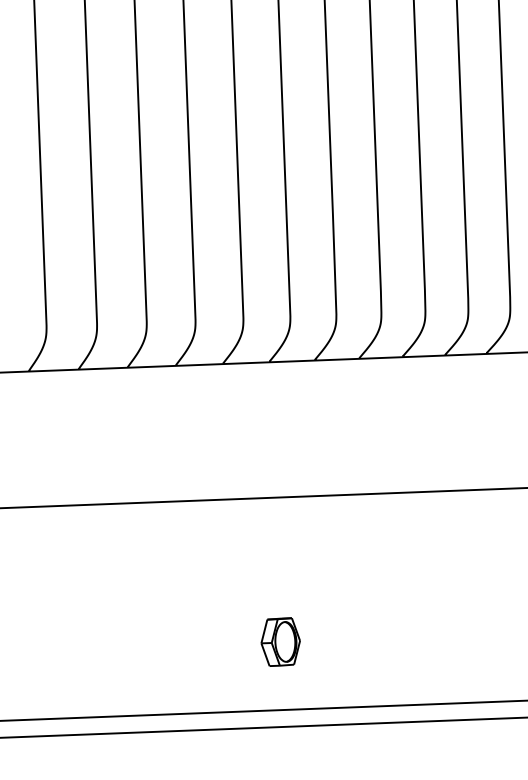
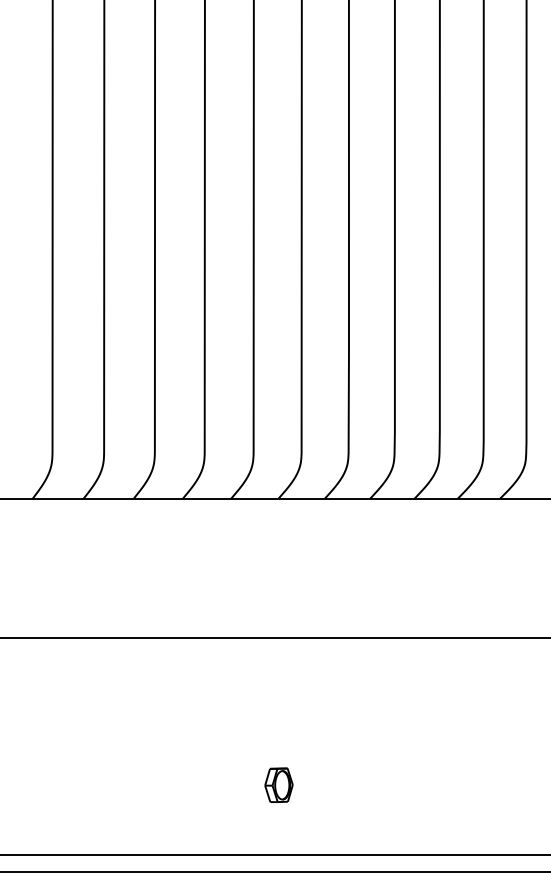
part: (280, 642) -> (278, 785), size x0.7

